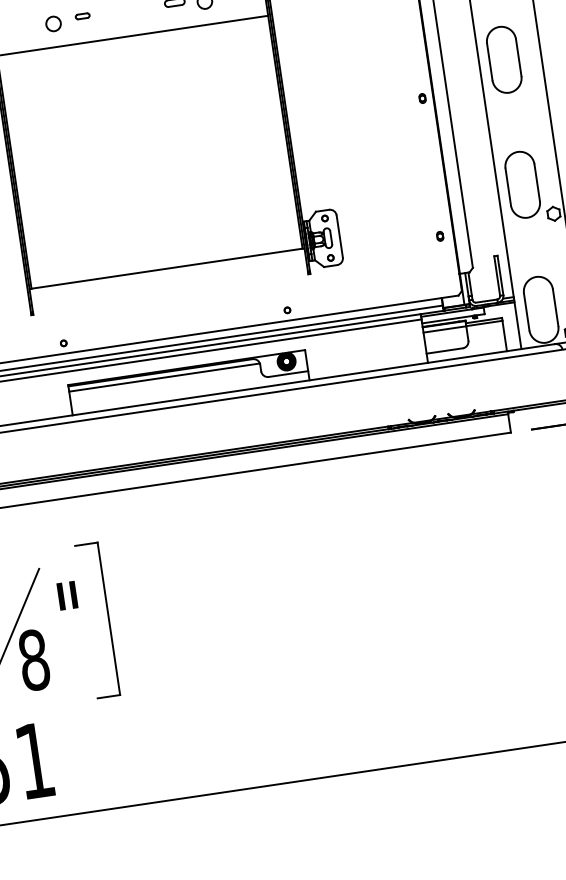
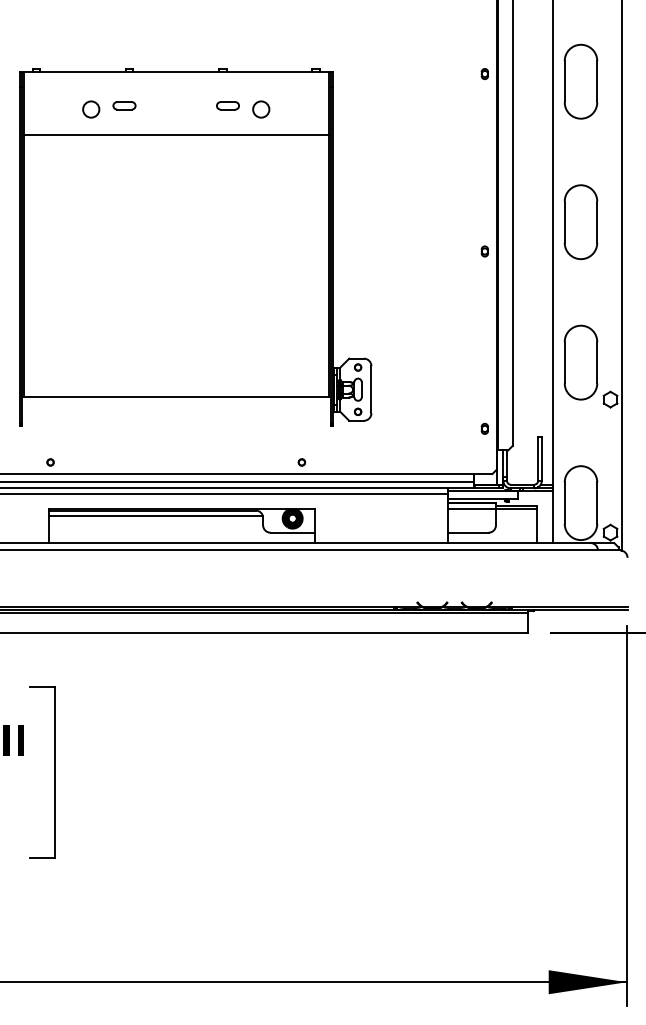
part: (82, 15) -> (124, 105), size x1.43
part: (439, 236) -> (484, 428), moved

